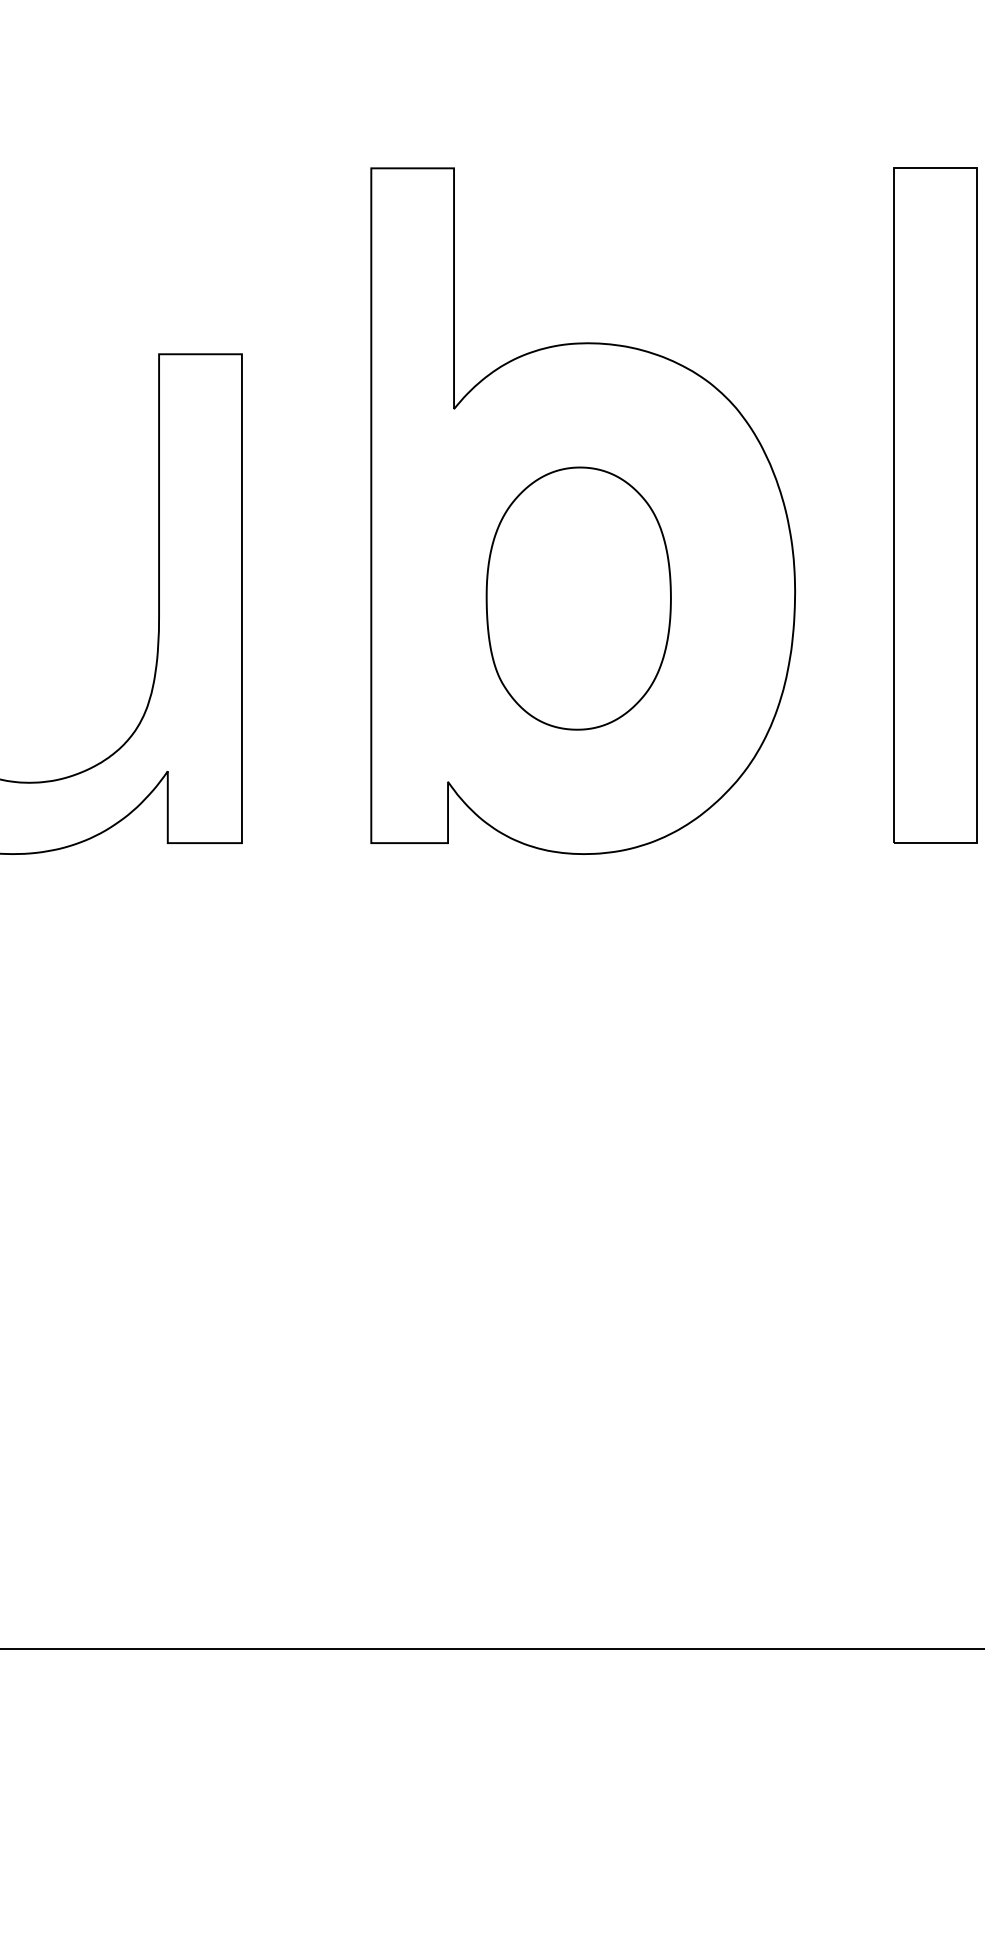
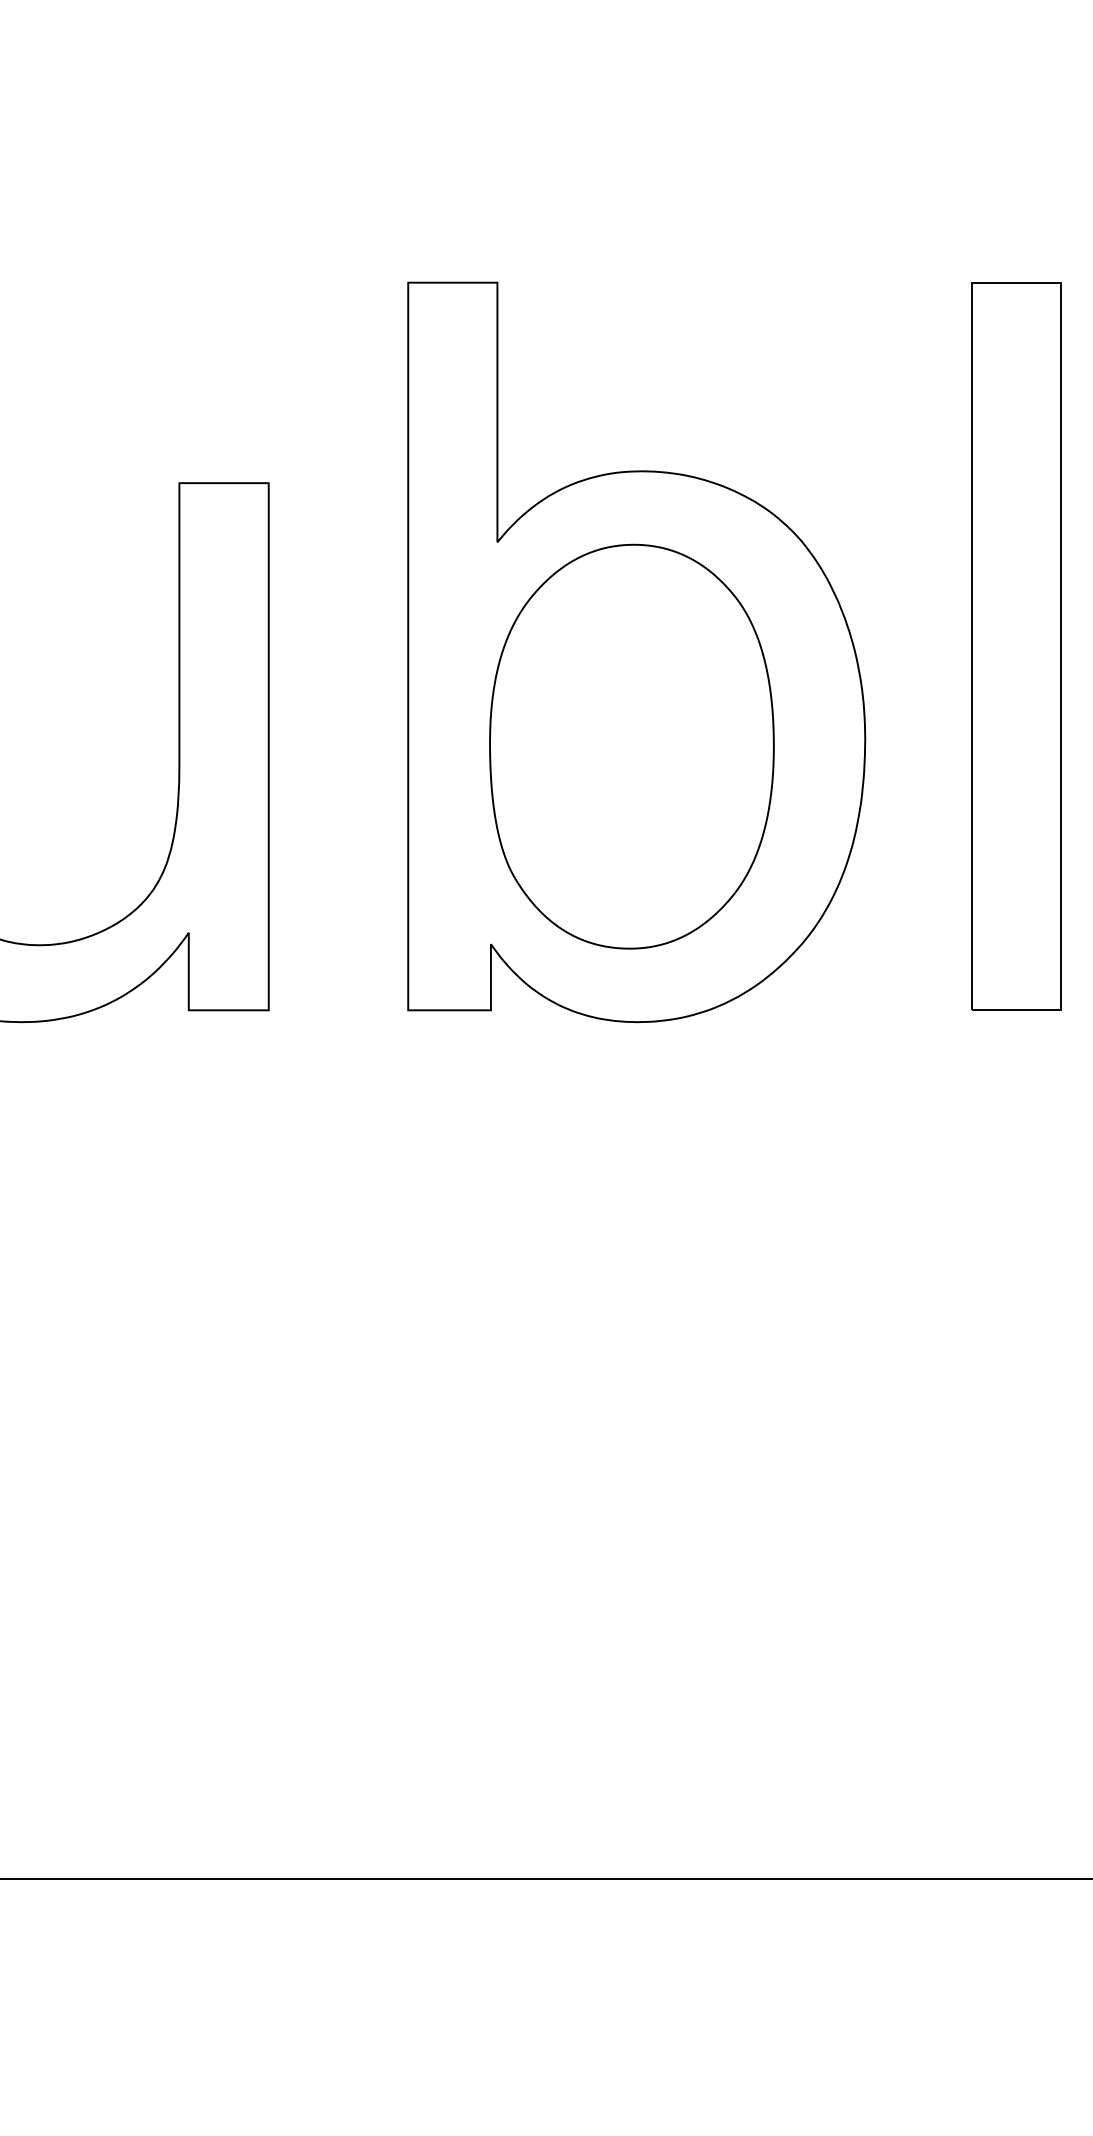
part: (578, 598) -> (631, 746), size x1.43

